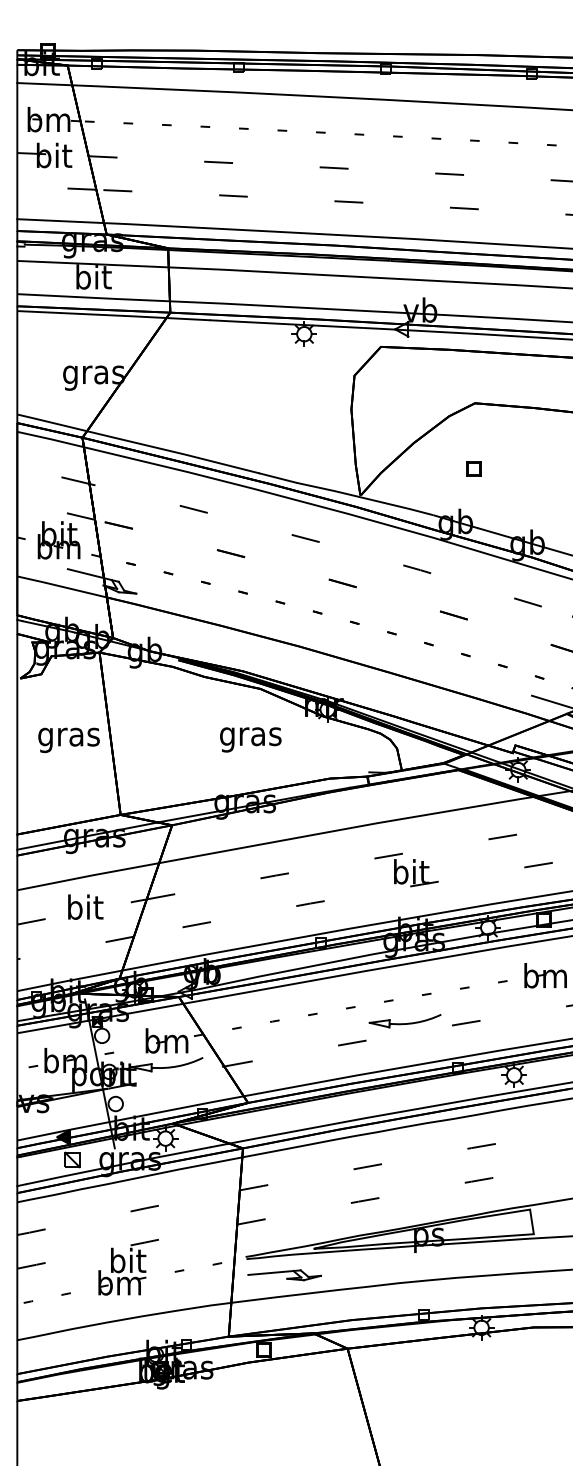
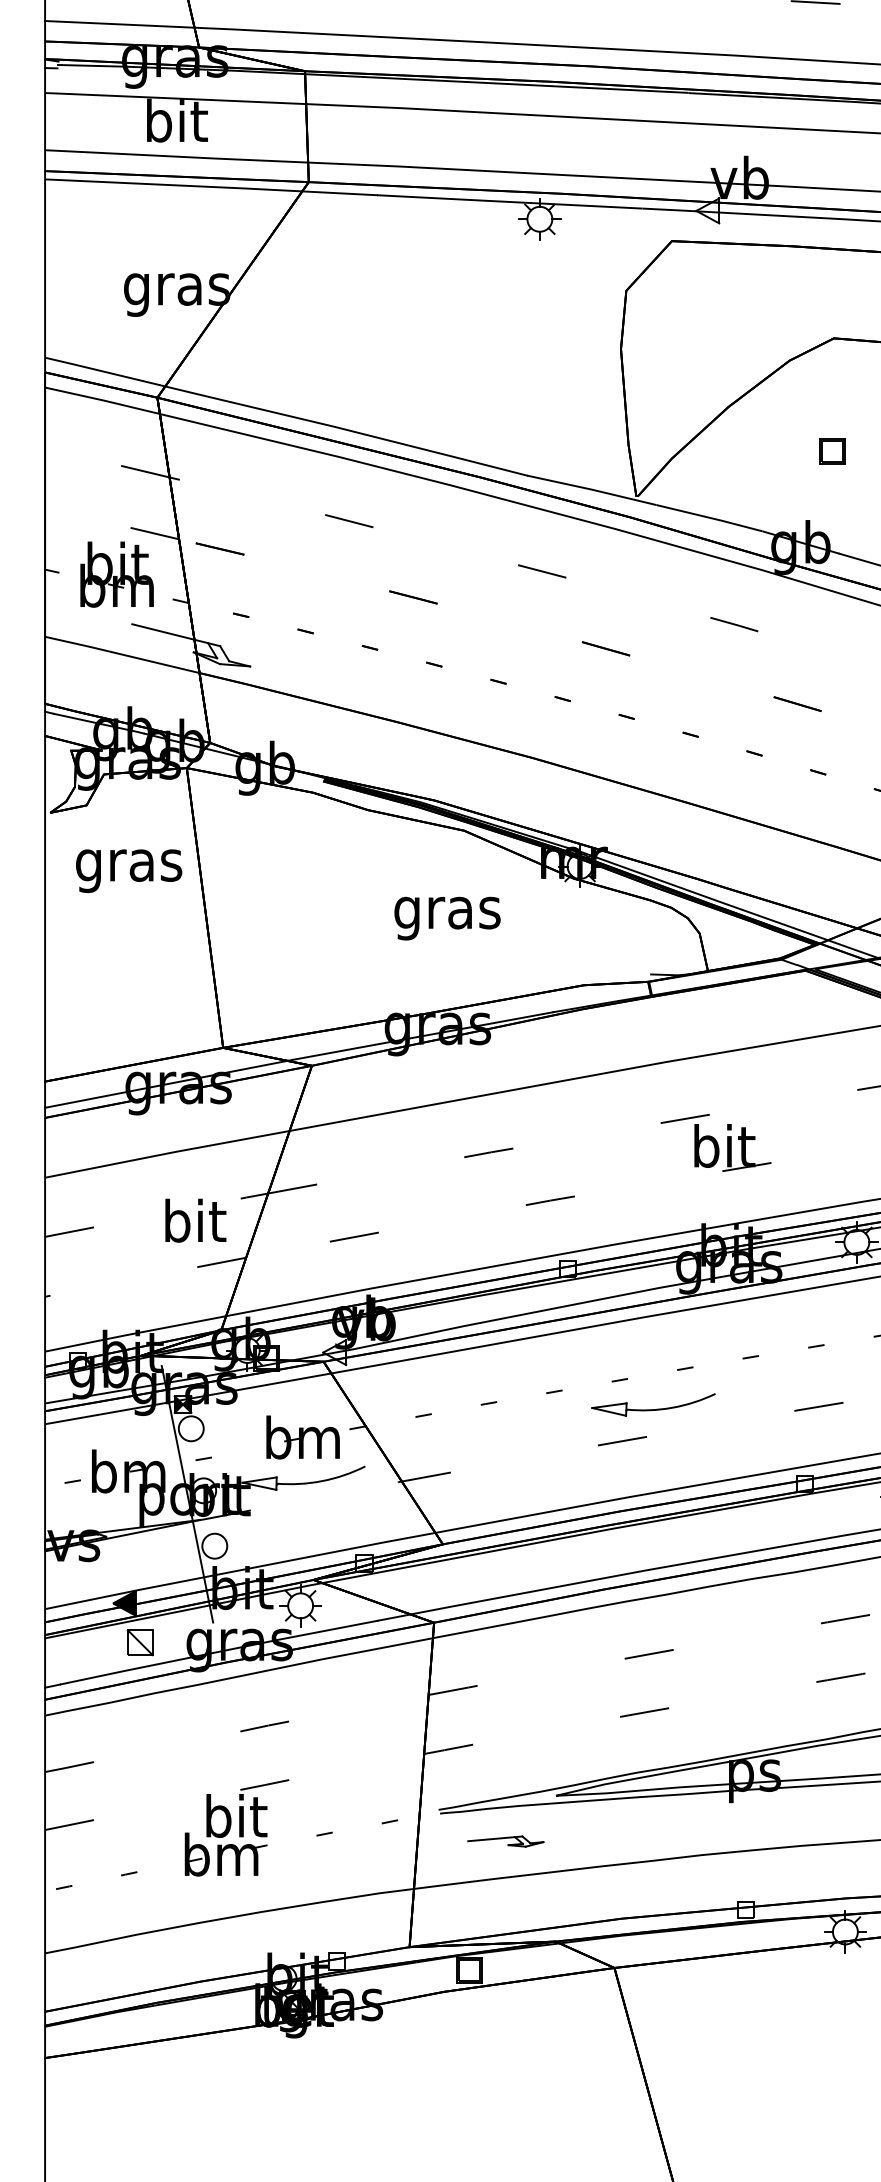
text: (68, 740) -> (128, 871), moved
text: (85, 906) -> (195, 1219), moved
part: (404, 1021) -> (652, 1405), moved
part: (284, 1275) -> (505, 1841), size x0.6

